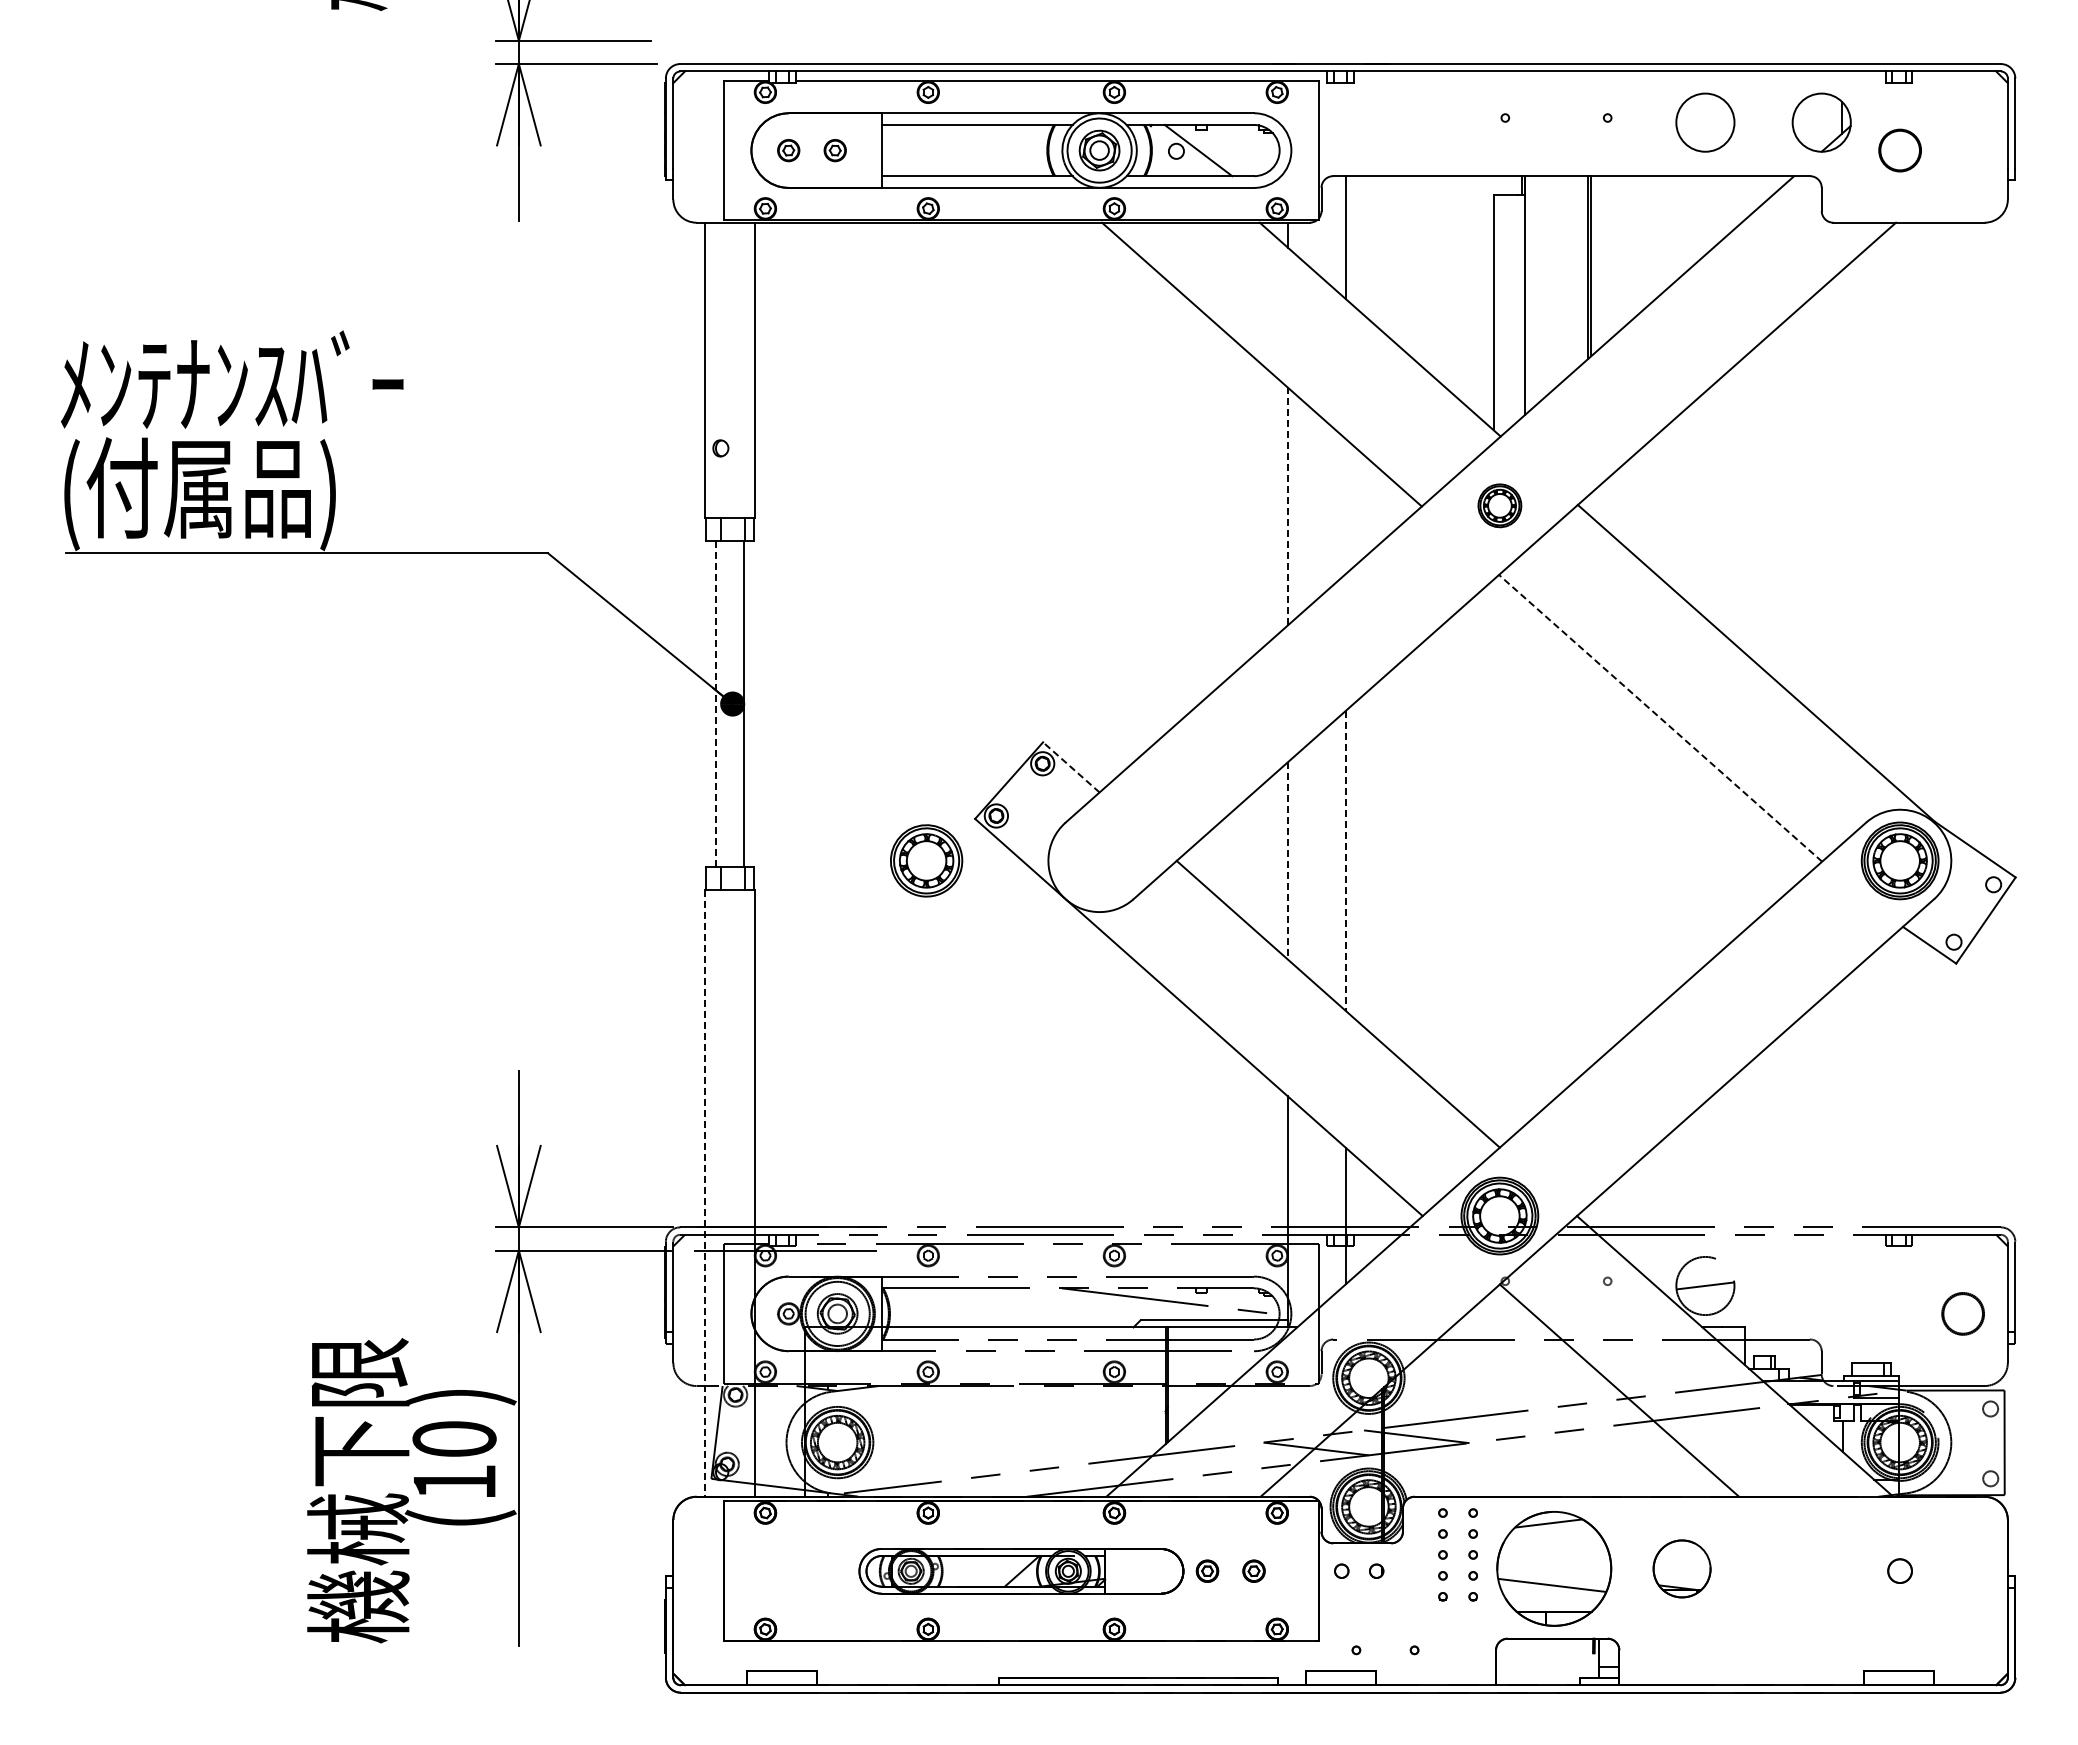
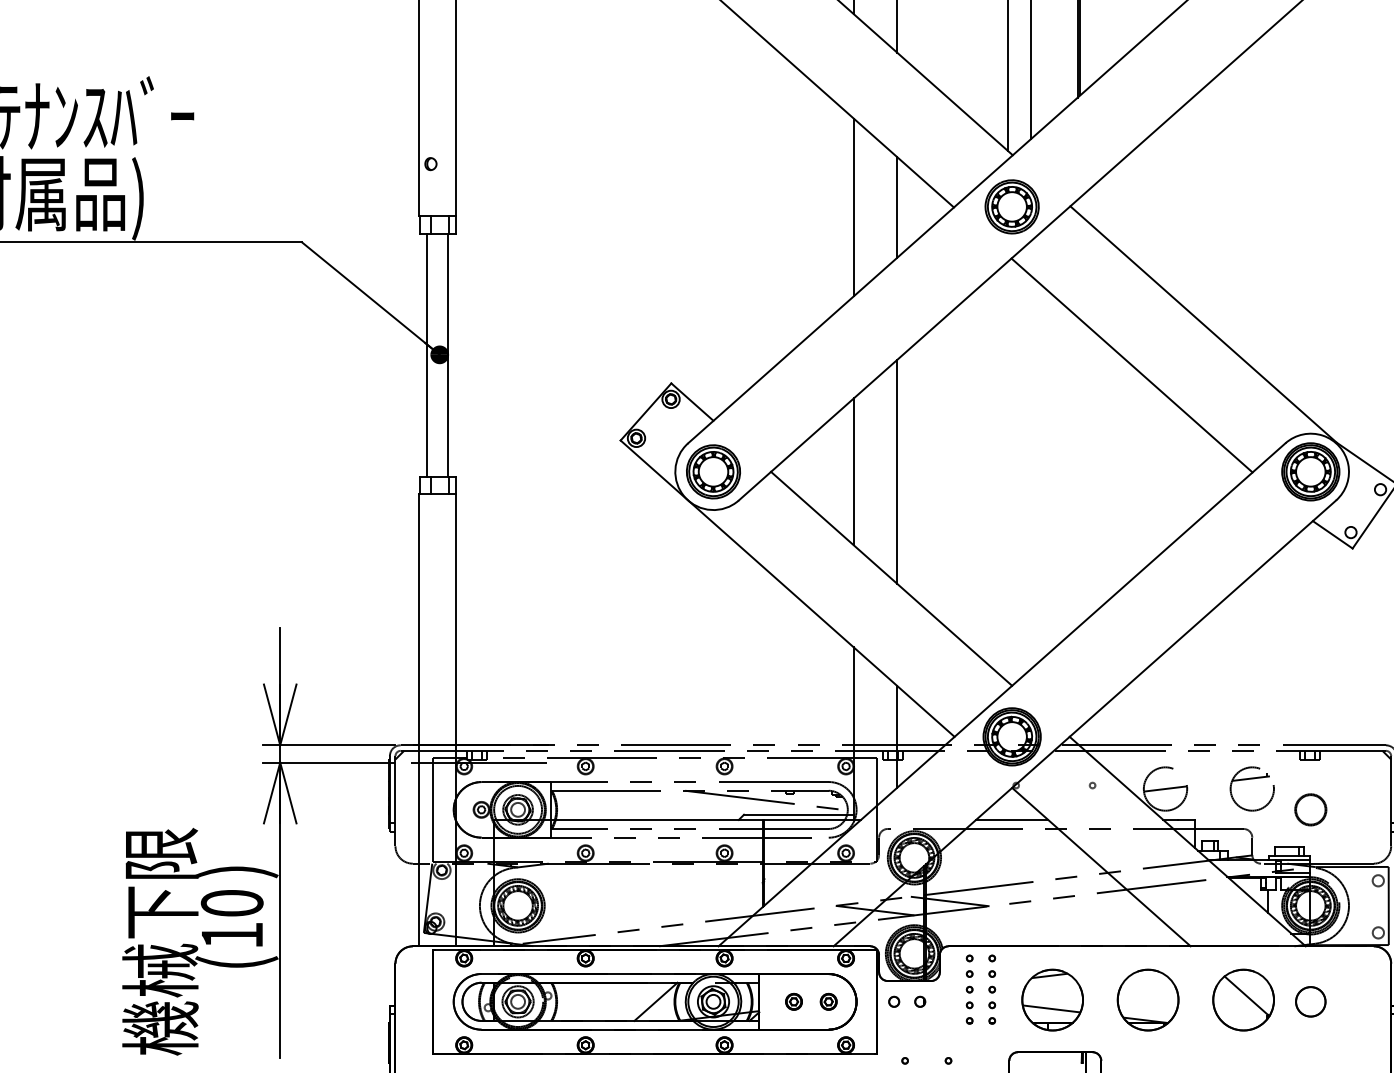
part: (1499, 505) -> (1011, 206), size x1.67
line: (1345, 506) -> (896, 207), added
line: (1287, 507) -> (853, 208), dashed -> solid
line: (715, 704) -> (426, 355), dashed -> solid
line: (1660, 718) -> (1131, 365), dashed -> solid
line: (1071, 767) -> (692, 402), dashed -> solid
part: (926, 860) -> (713, 471), moved
line: (1287, 861) -> (853, 472), dashed -> solid
line: (1345, 861) -> (896, 472), dashed -> solid
line: (704, 1194) -> (418, 720), dashed -> solid
part: (1818, 1273) -> (1249, 779), added
circle: (1962, 1313) -> (1310, 809), moved
line: (1499, 1327) -> (1011, 820), added
part: (1553, 1568) -> (1052, 999), size x0.71
part: (1681, 1568) -> (1147, 999), size x1.43
part: (1809, 1568) -> (1243, 999), added
circle: (1899, 1570) -> (1310, 1001), size x1.67
part: (1021, 1571) -> (655, 1002), size x1.67

